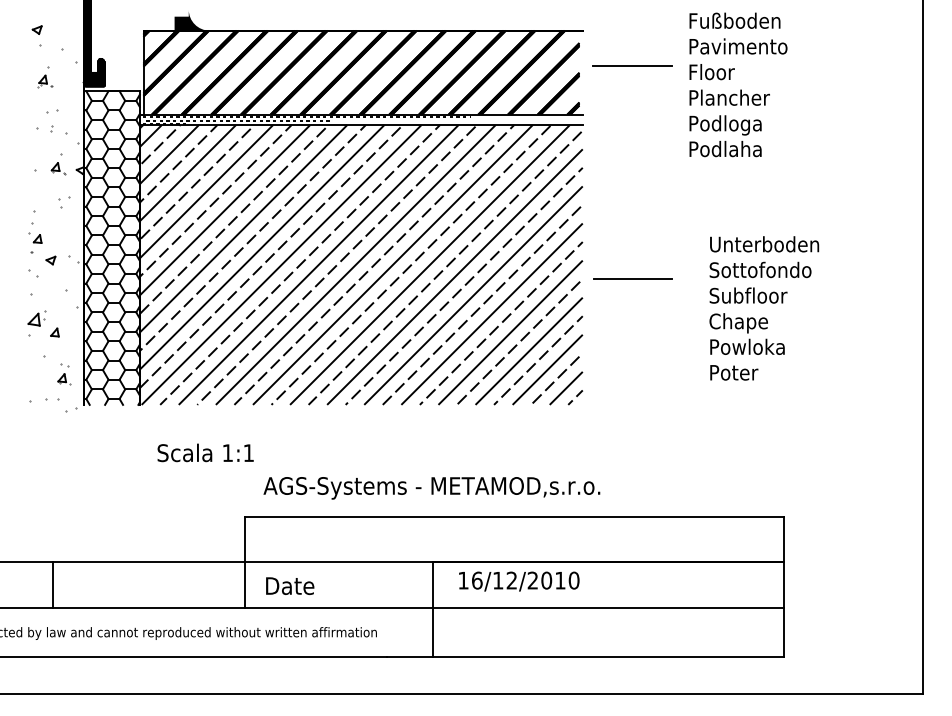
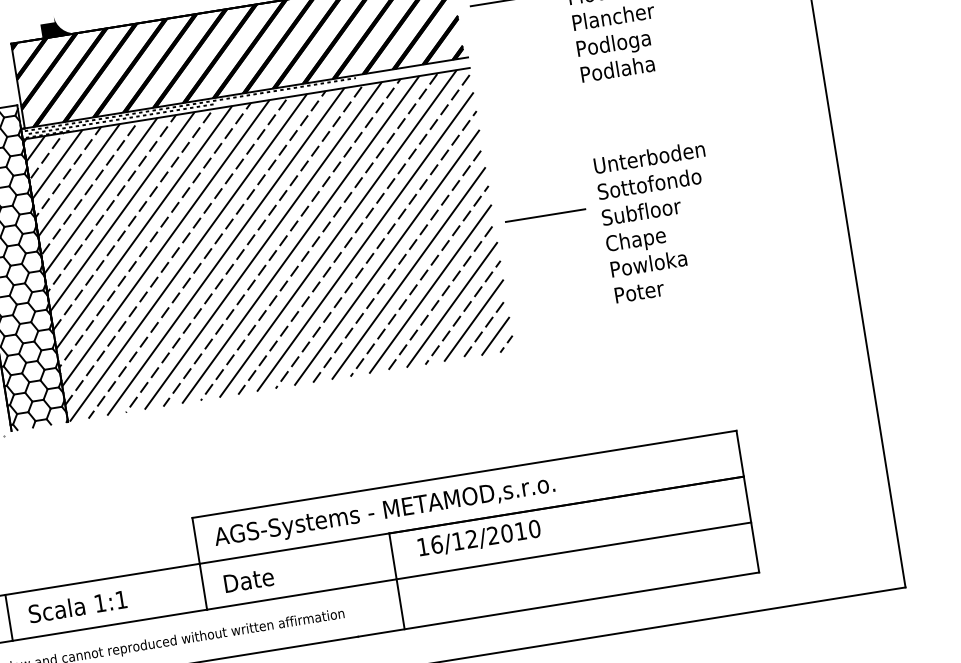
text: (764, 308) -> (659, 222), moved
text: (205, 452) -> (77, 606), moved
text: (431, 488) -> (384, 512), moved

